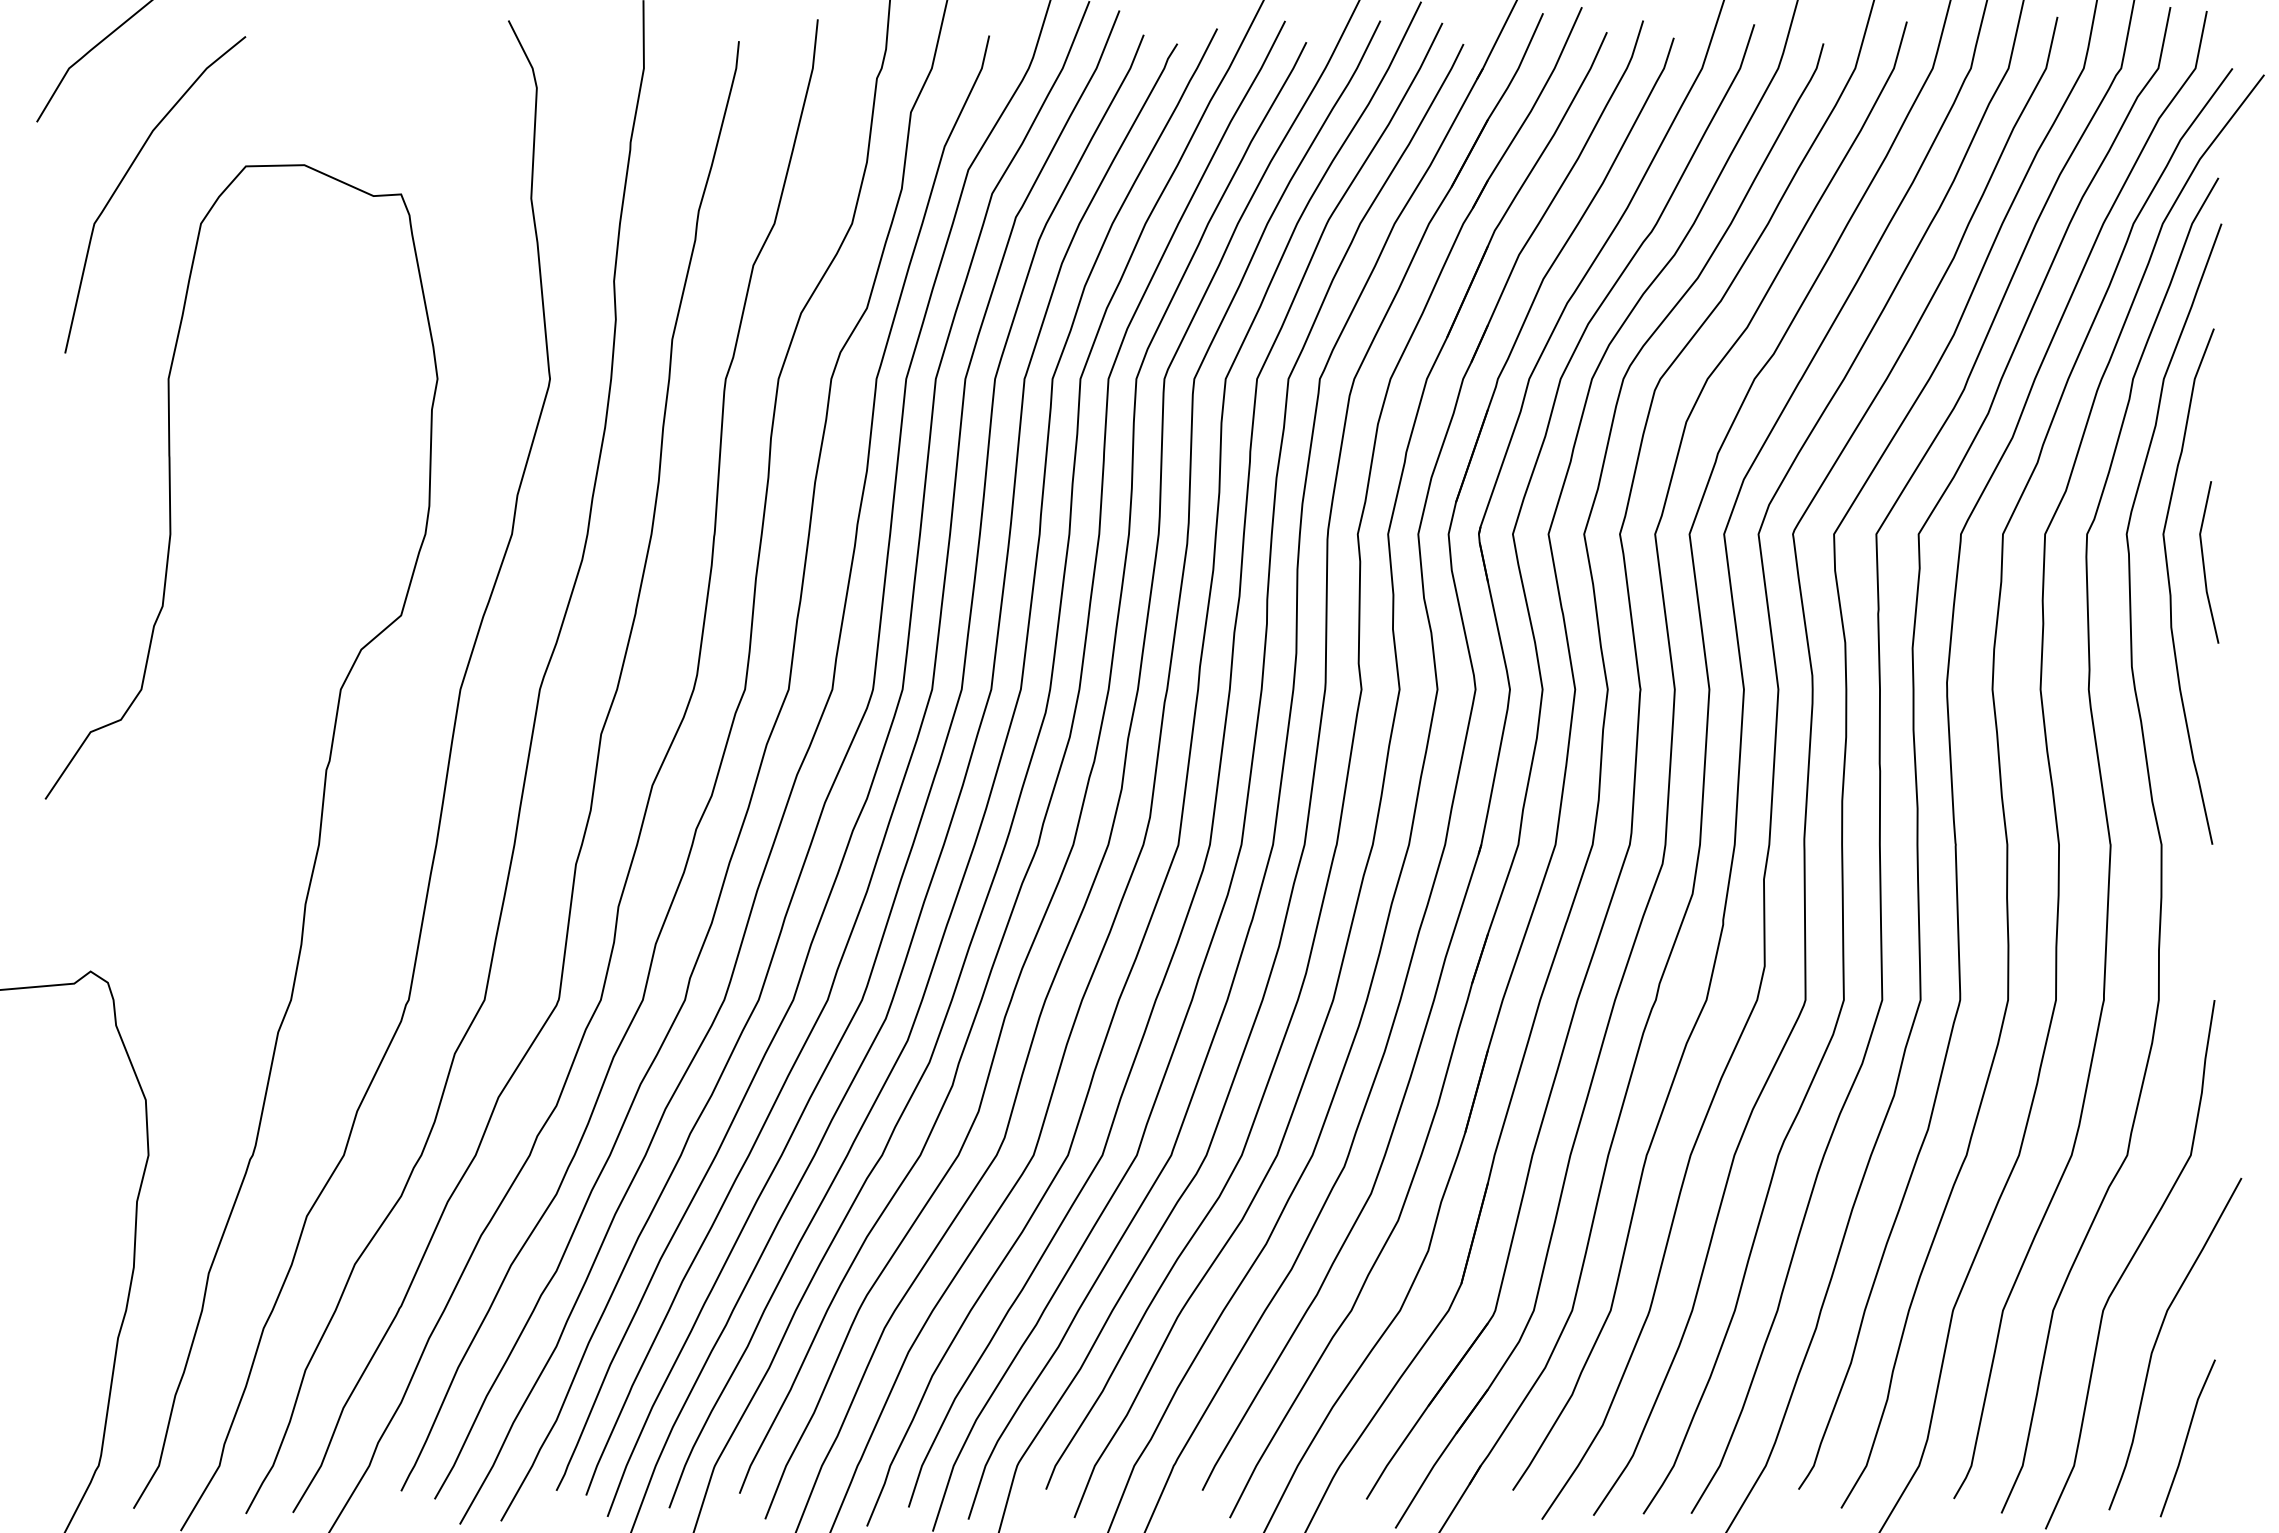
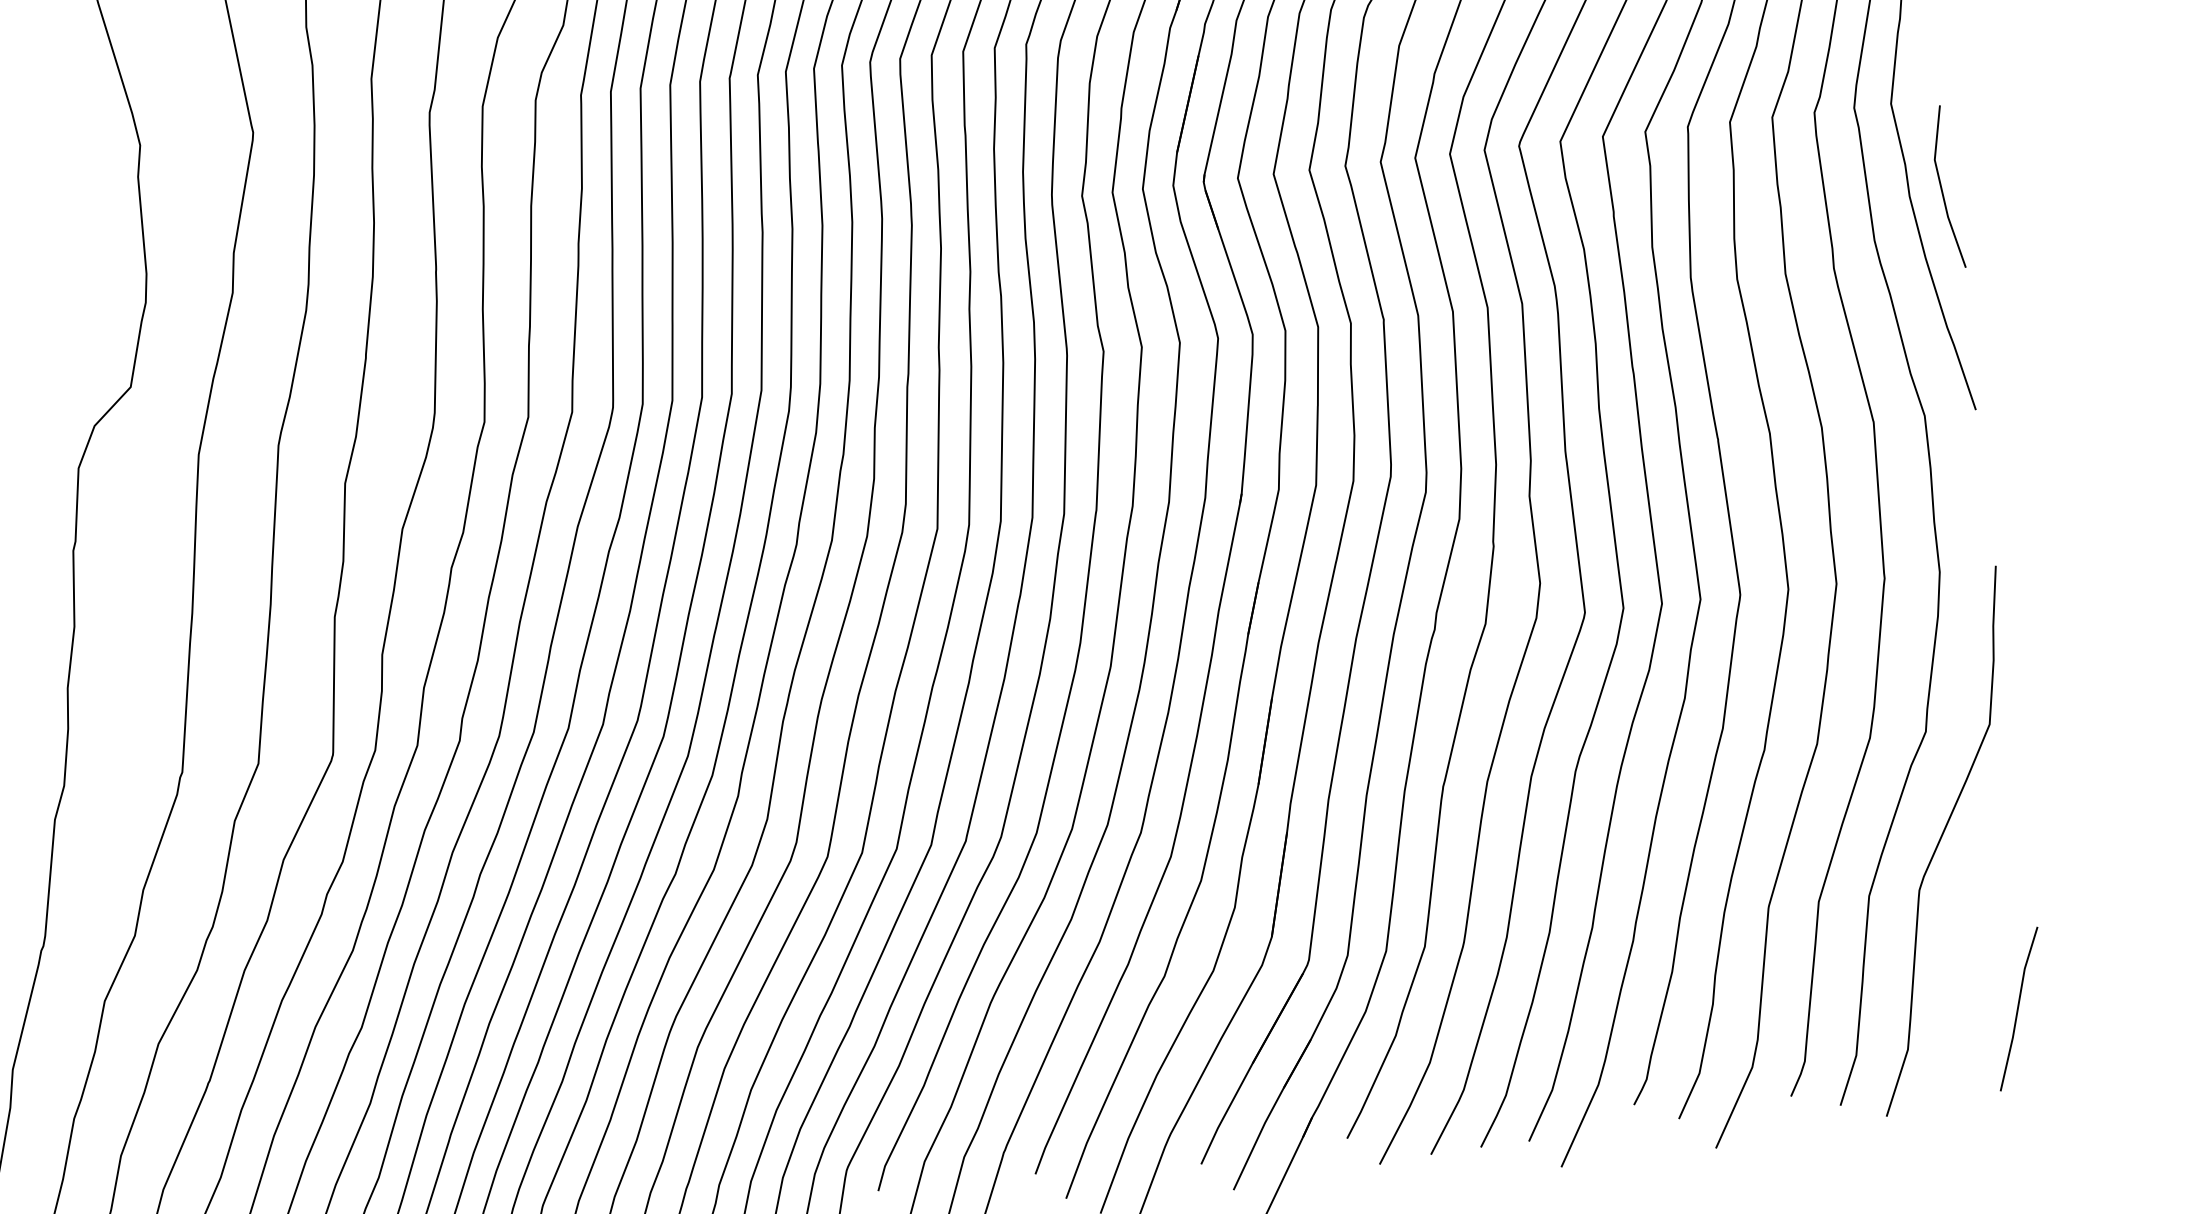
line: (2204, 562) -> (1942, 187), moved
curve: (2158, 1338) -> (1978, 912), removed

